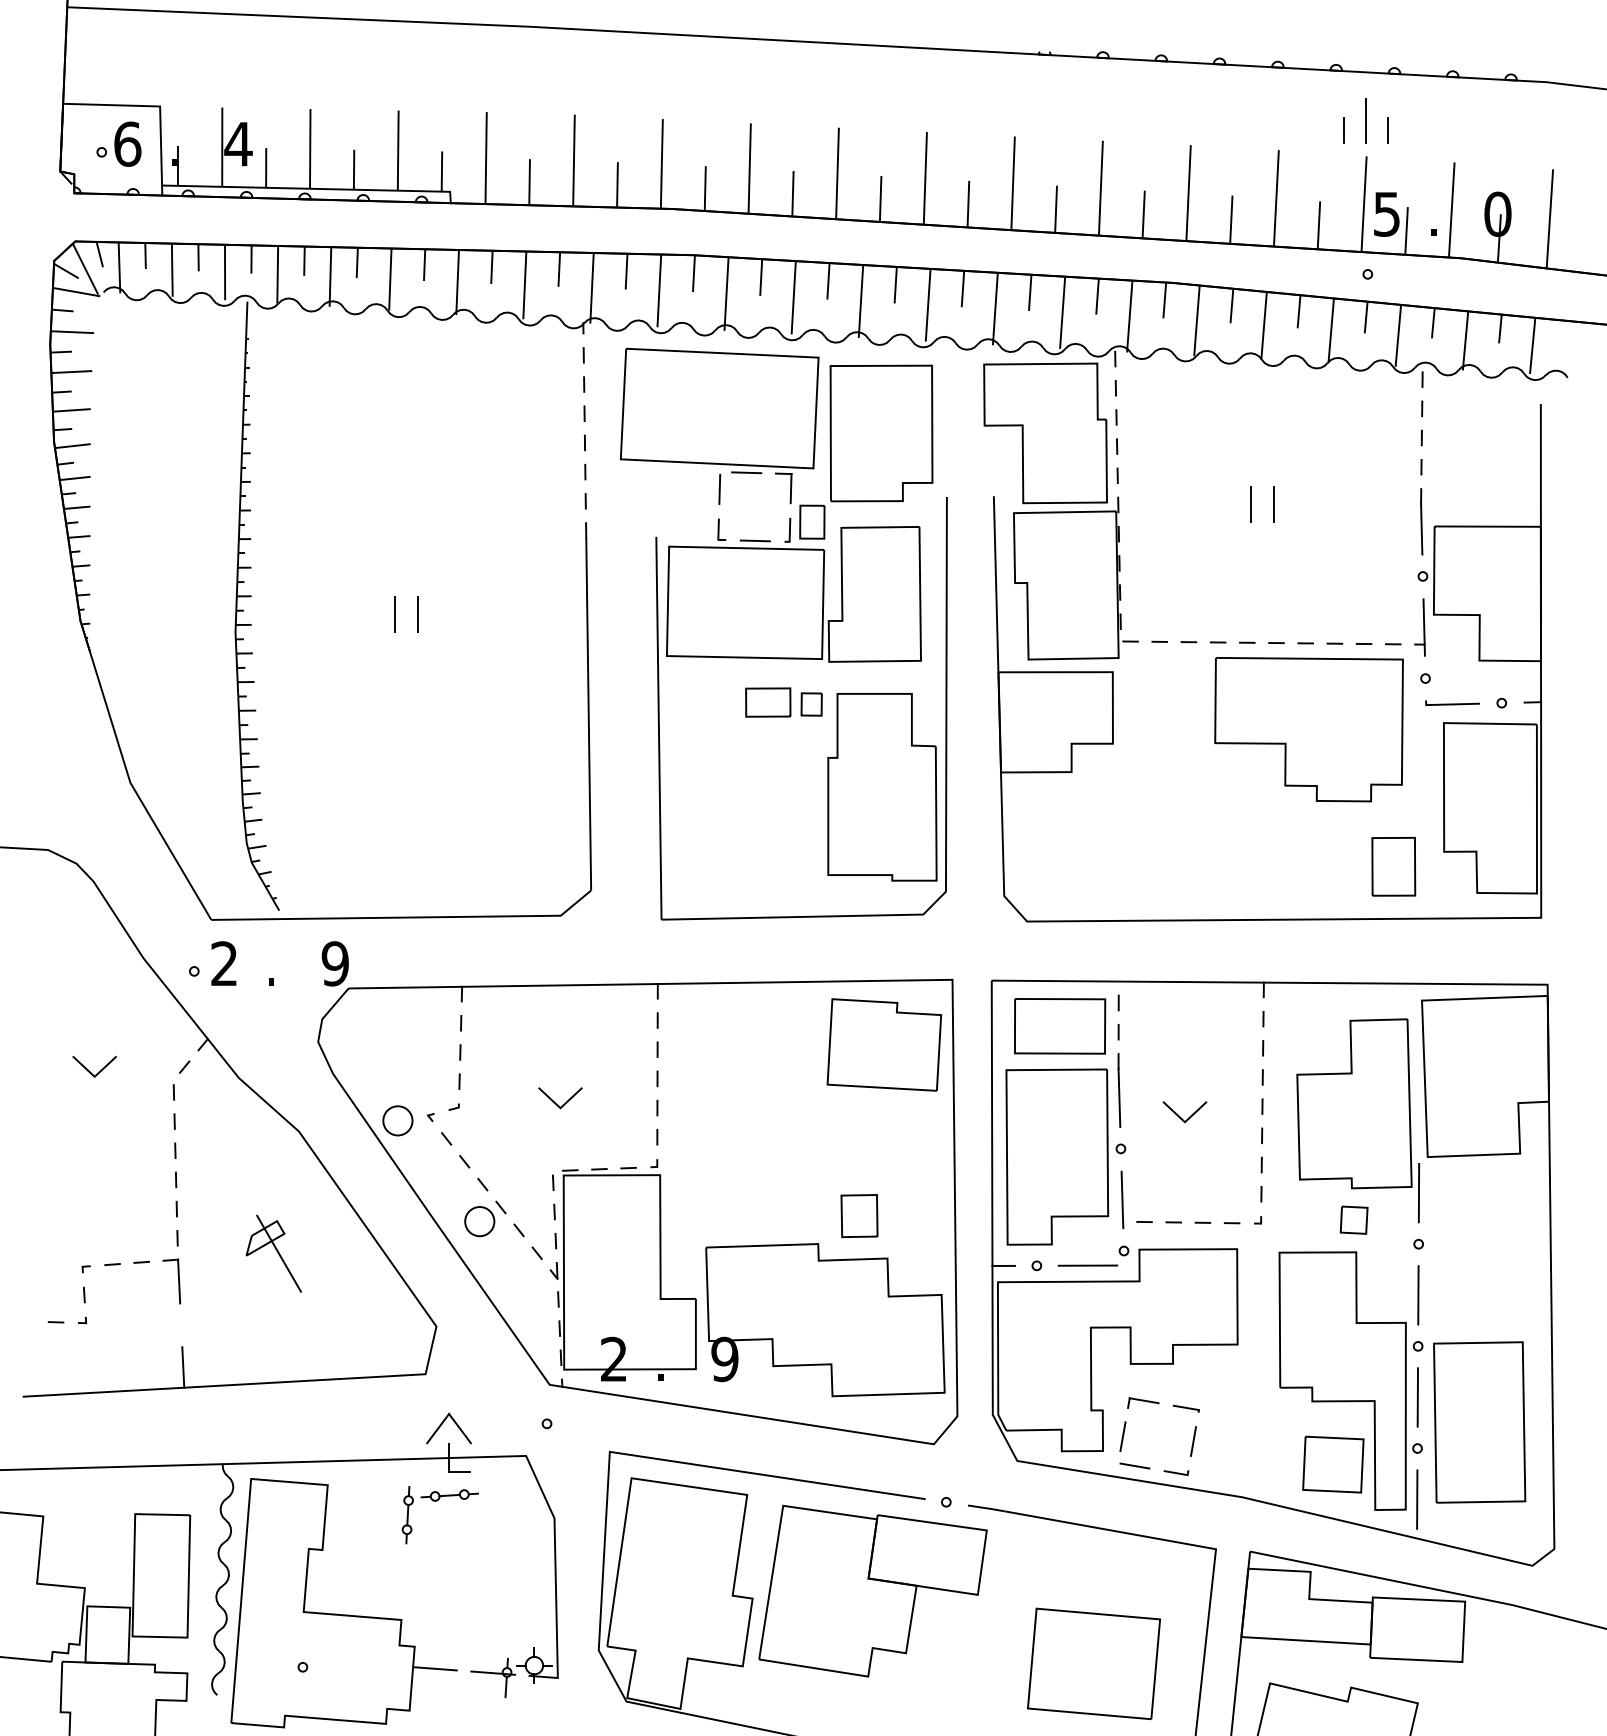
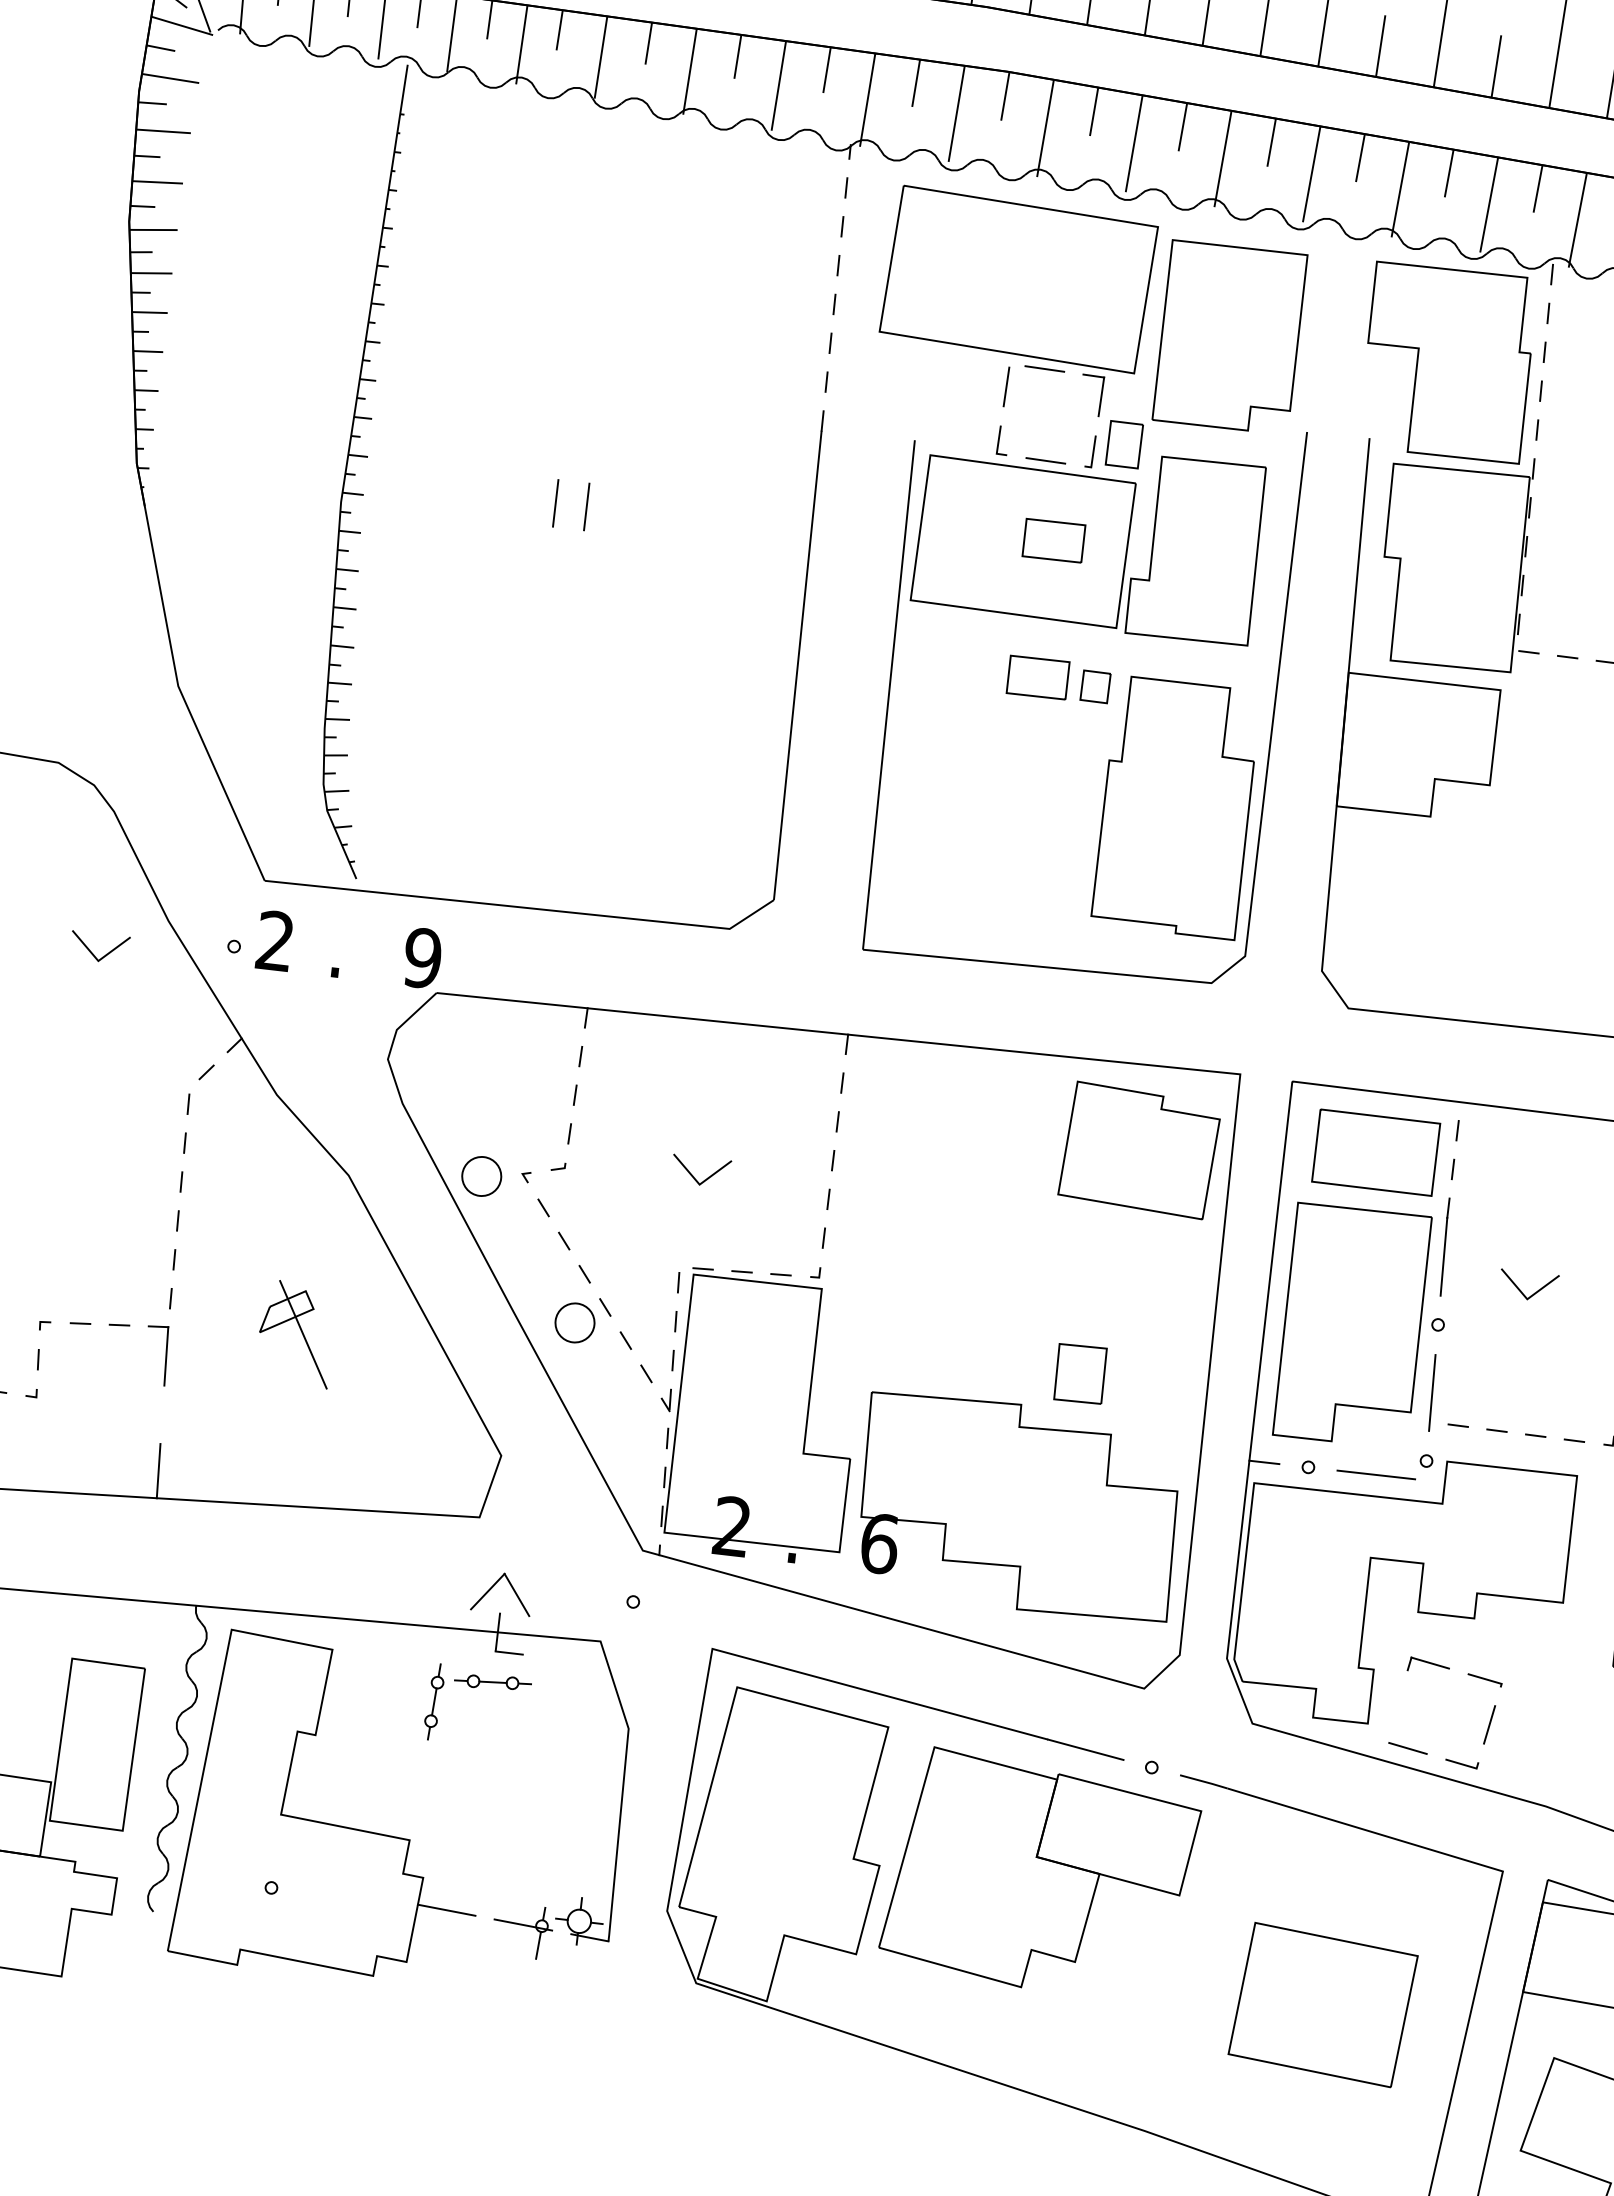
part: (768, 599) -> (1054, 540), added
line: (89, 1070) -> (92, 951), moved
text: (724, 1359) -> (878, 1543), 9 -> 6
line: (1122, 1436) -> (1395, 1707), removed

